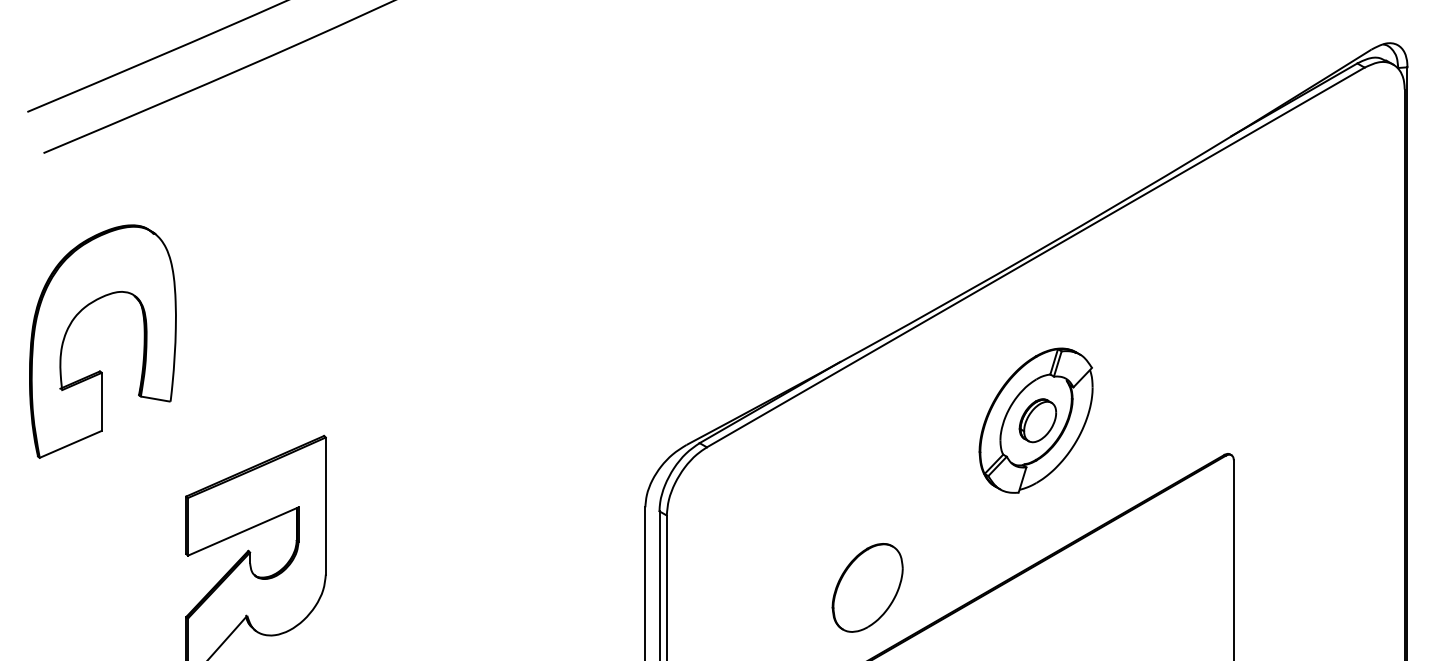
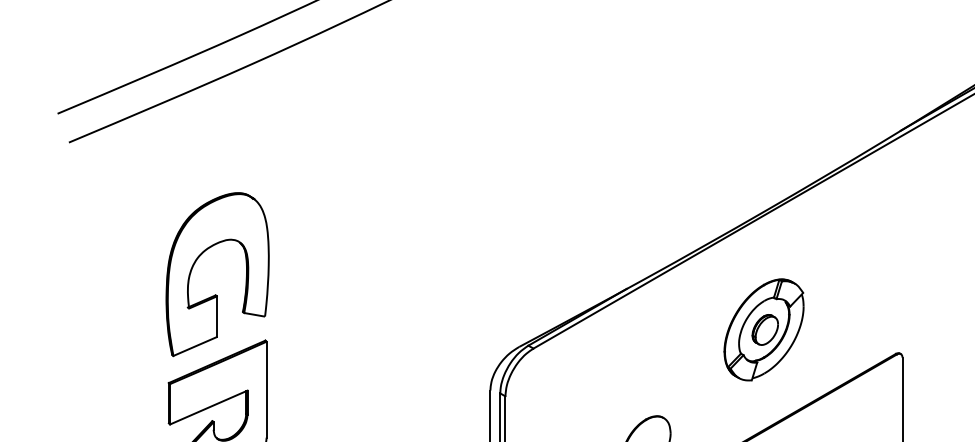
part: (100, 370) -> (215, 294), moved

